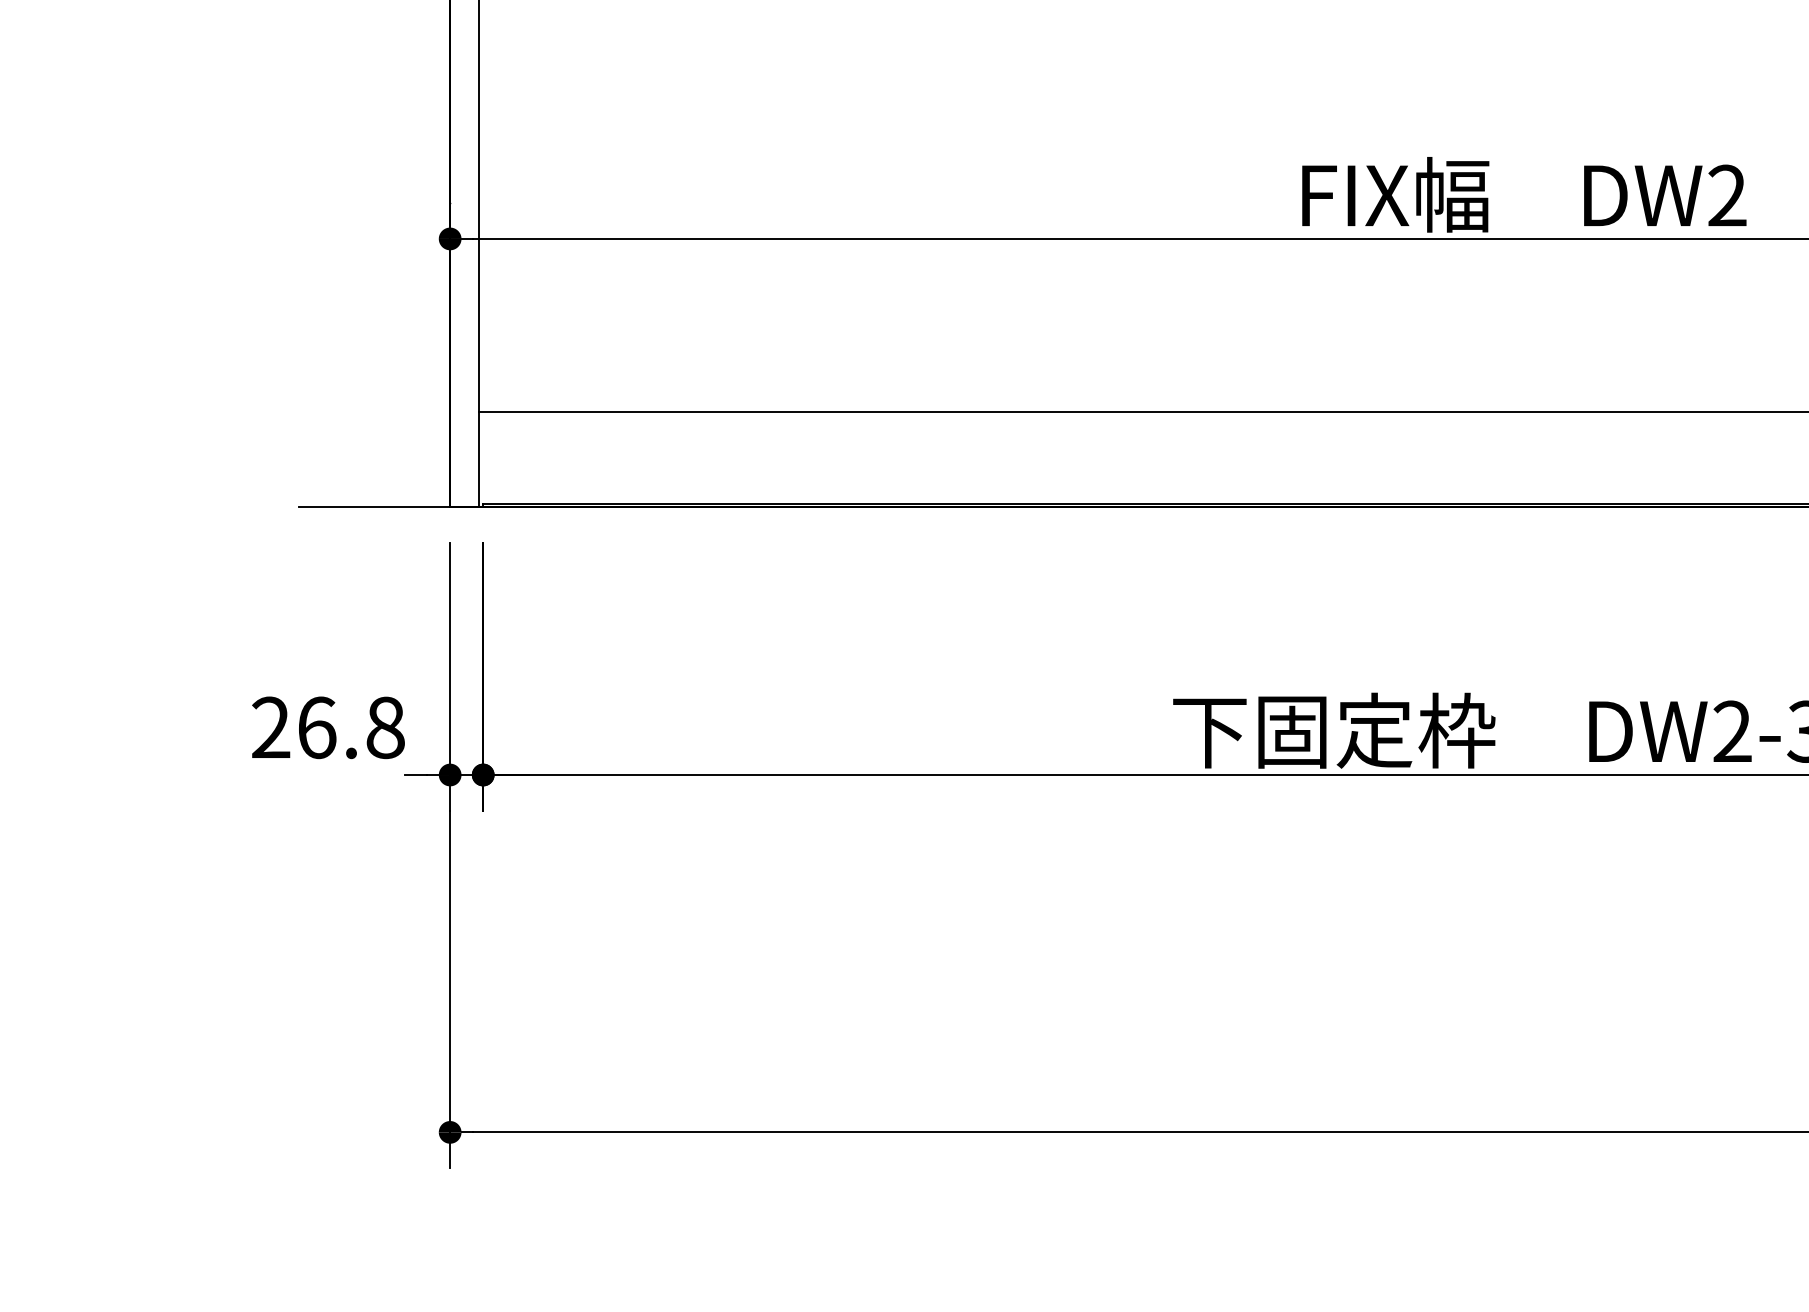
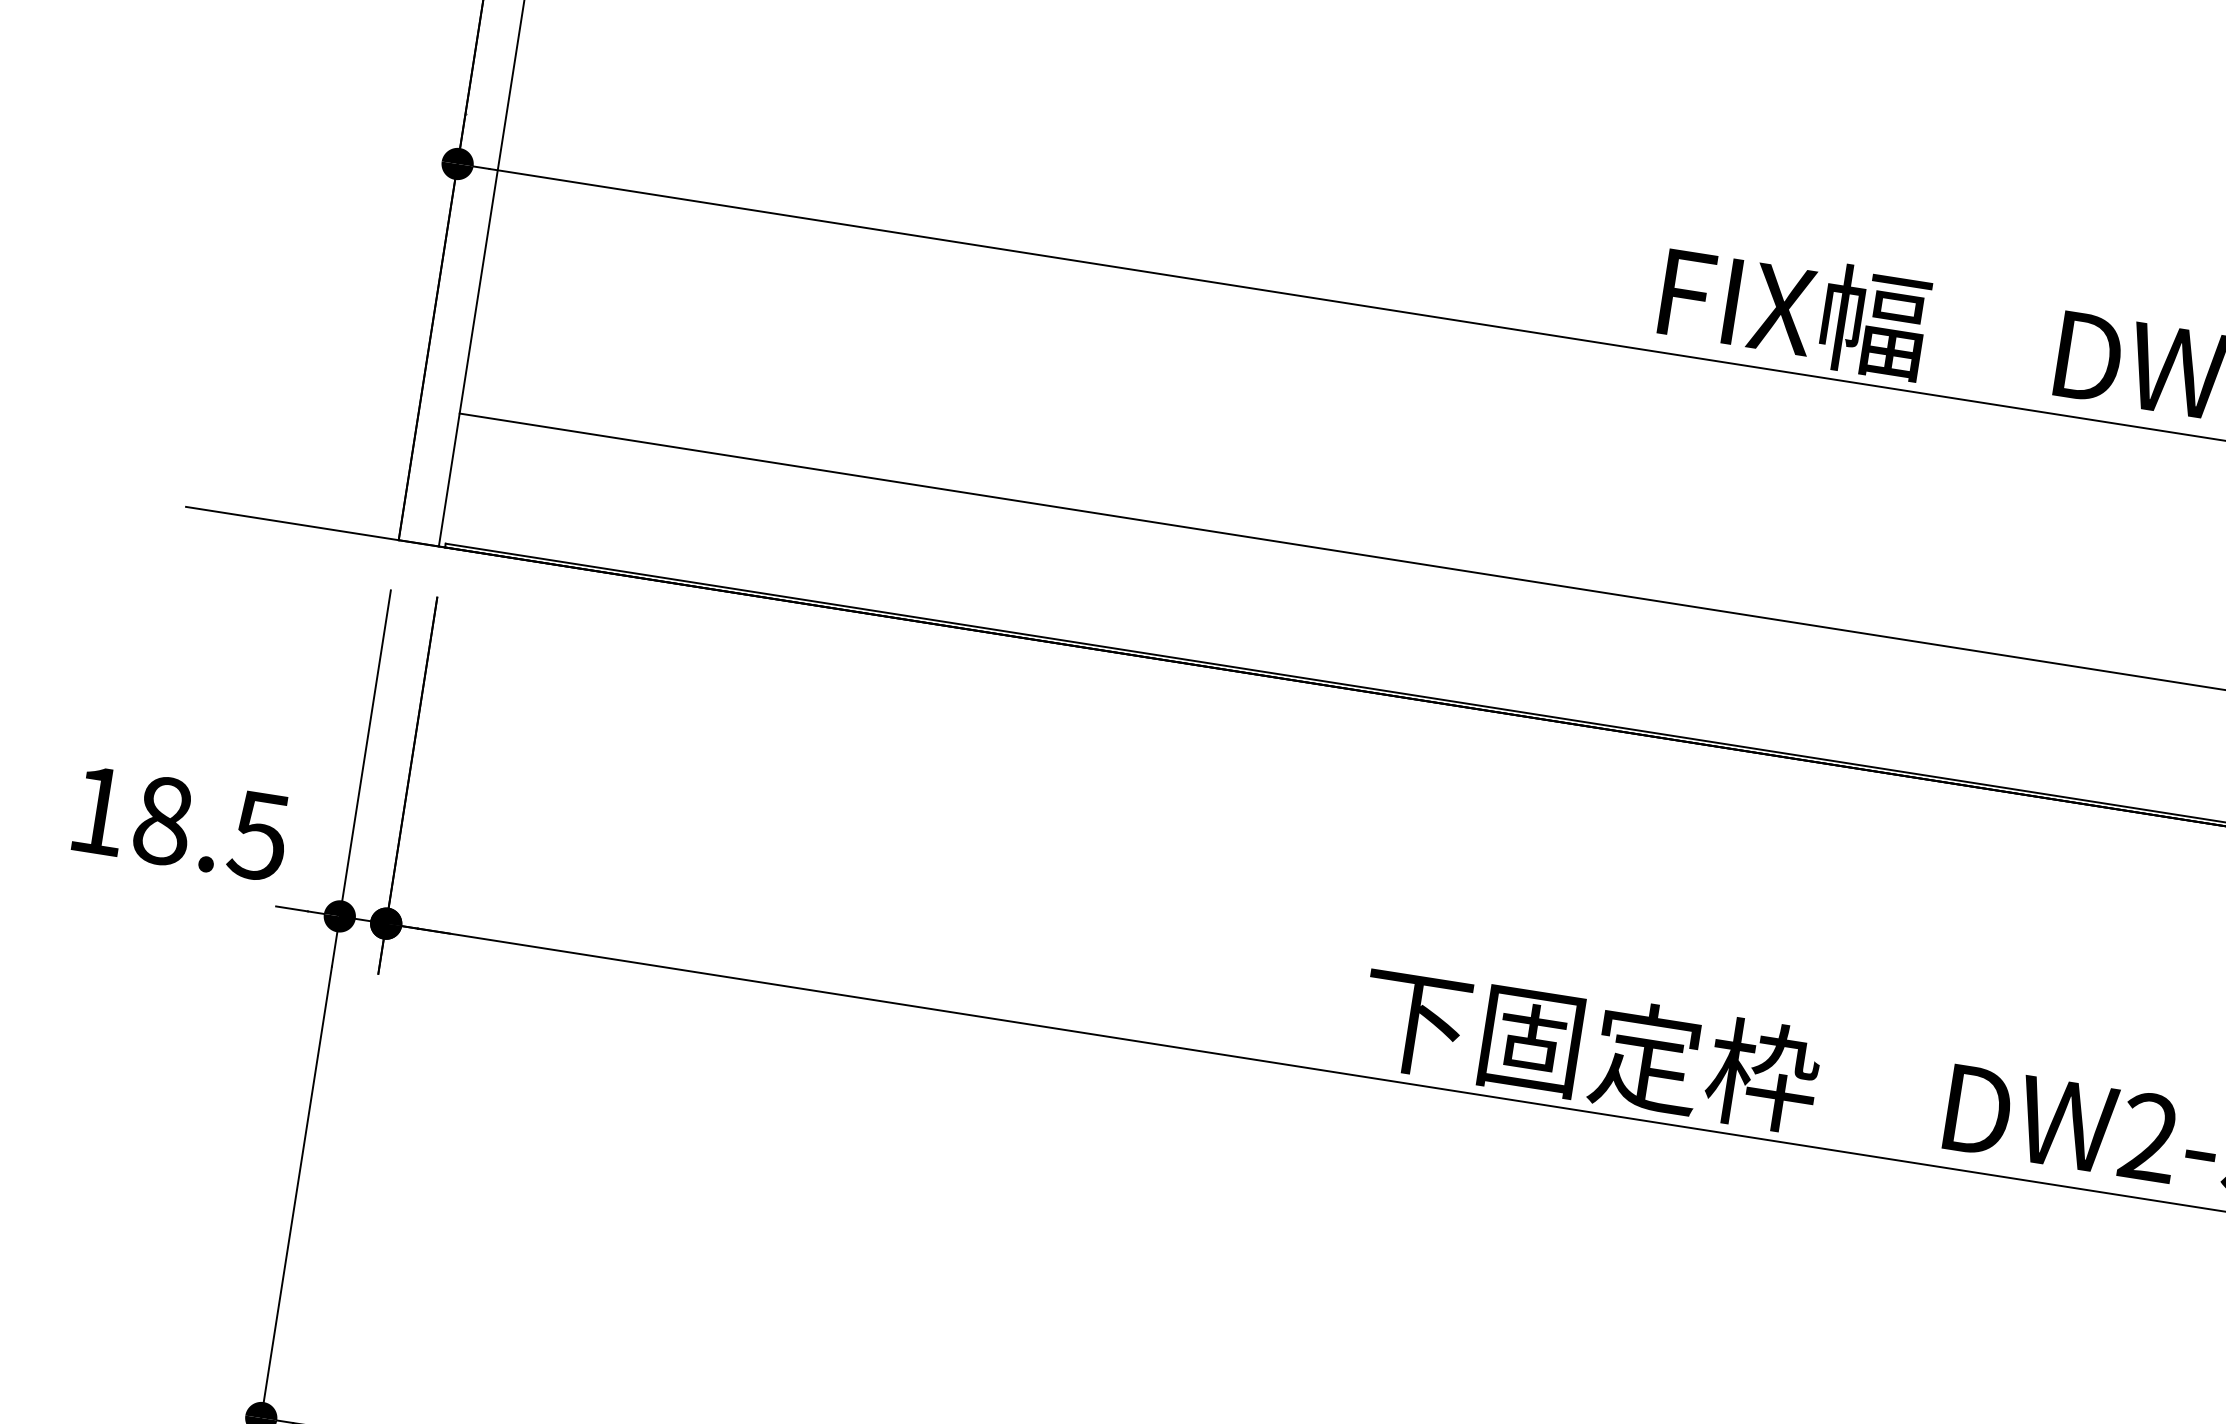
text: (328, 727) -> (179, 822), 26.8 -> 18.5

